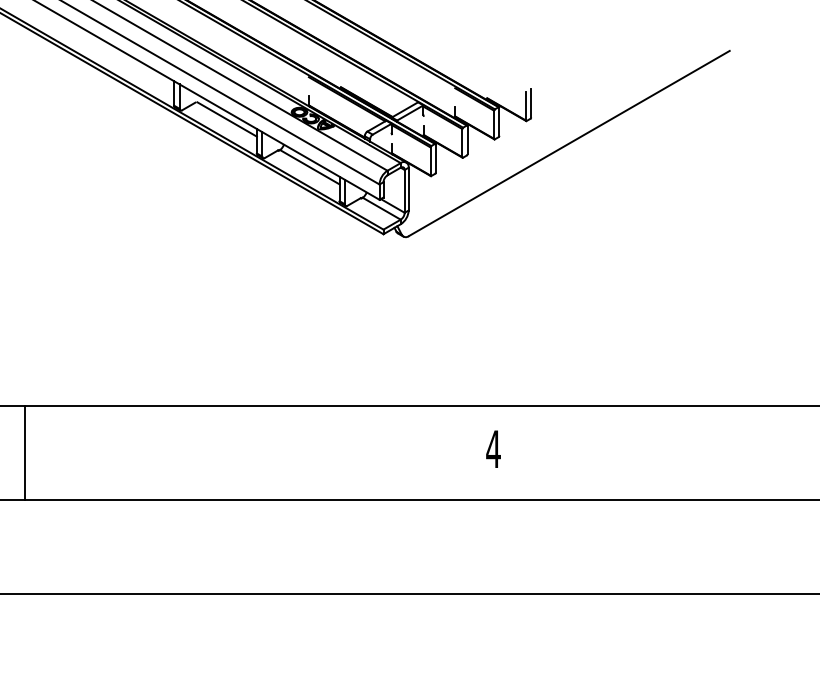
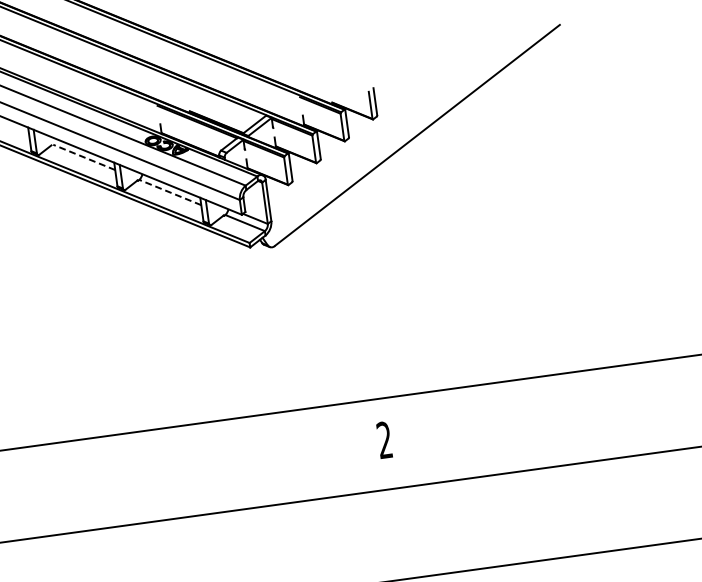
line: (226, 119) -> (83, 157), solid -> dashed
line: (309, 166) -> (169, 191), solid -> dashed
text: (493, 448) -> (384, 439), 4 -> 2

